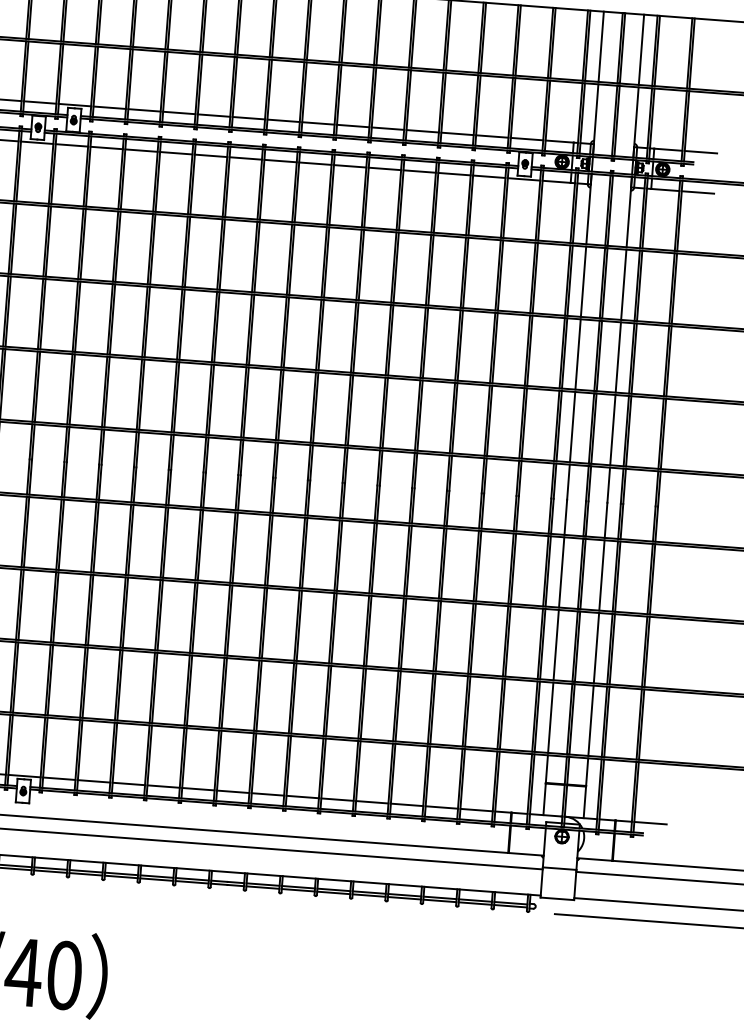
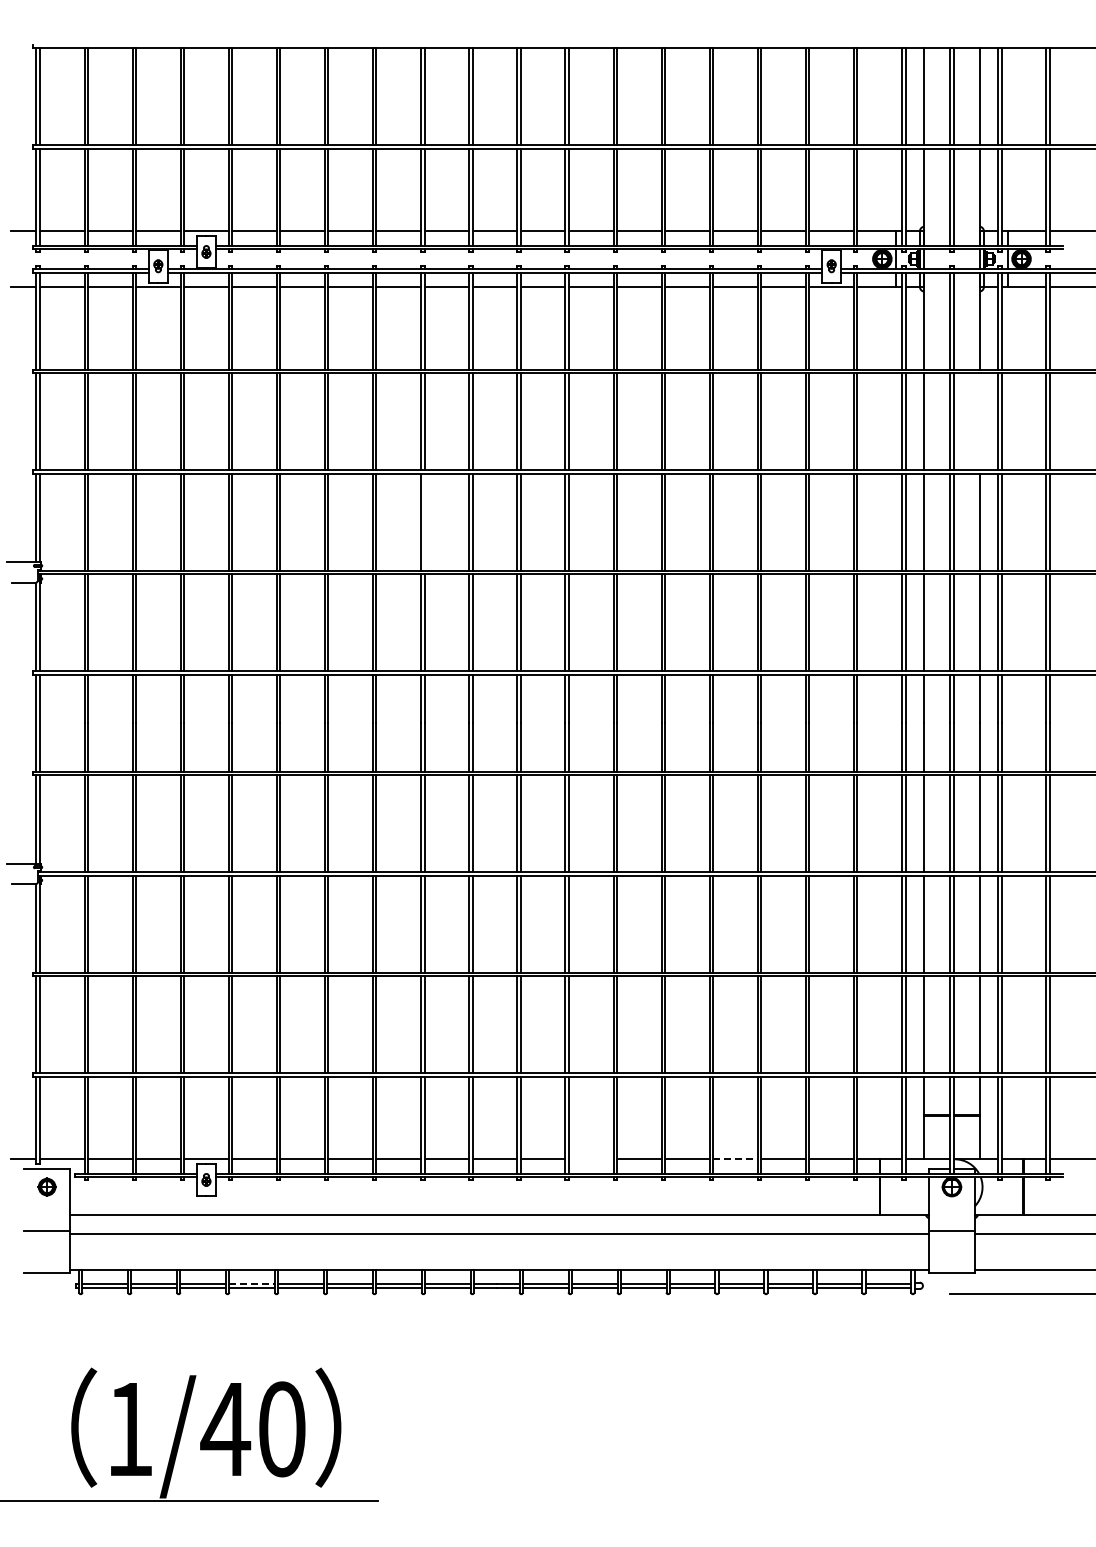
line: (623, 284) -> (979, 421), removed
line: (216, 326) -> (424, 521), removed
line: (302, 797) -> (590, 1159), removed
line: (407, 805) -> (735, 1159), solid -> dashed
line: (51, 868) -> (252, 1283), solid -> dashed

